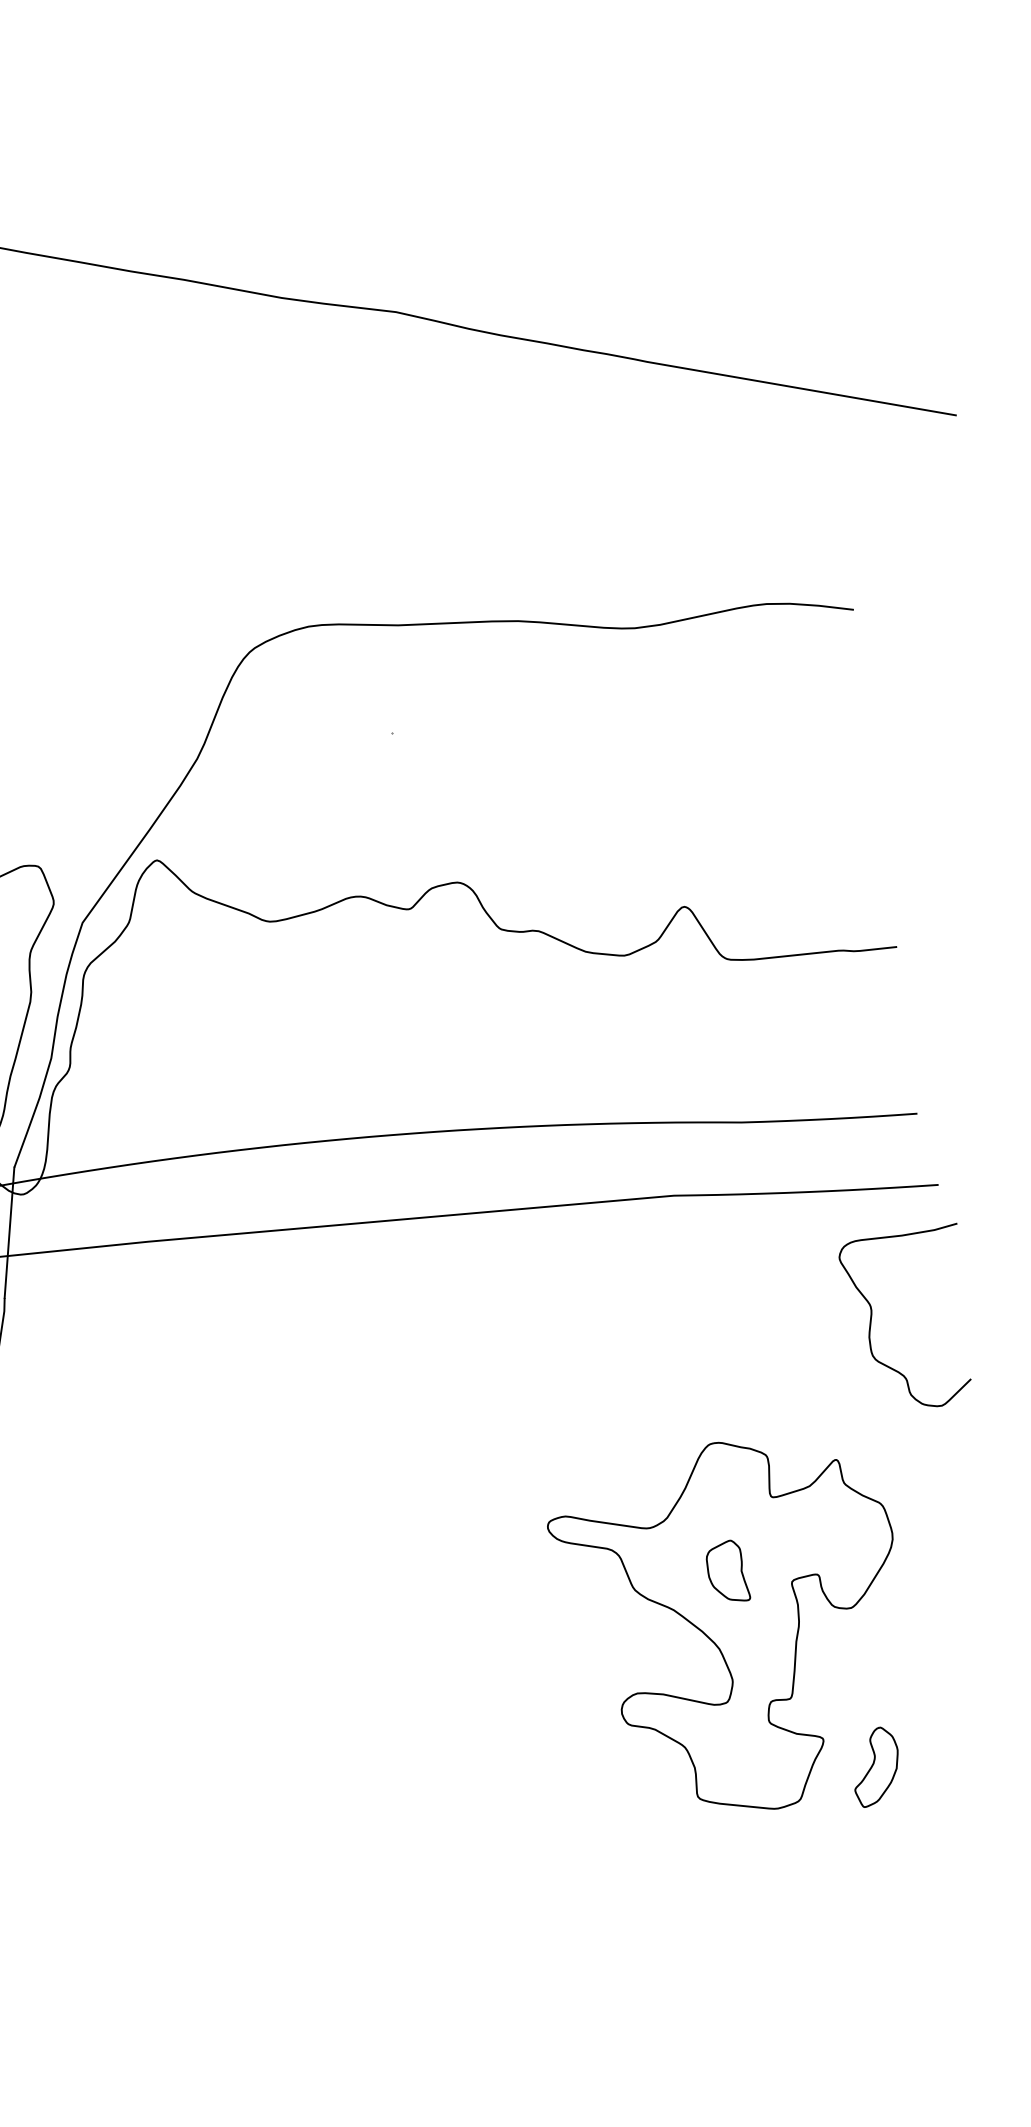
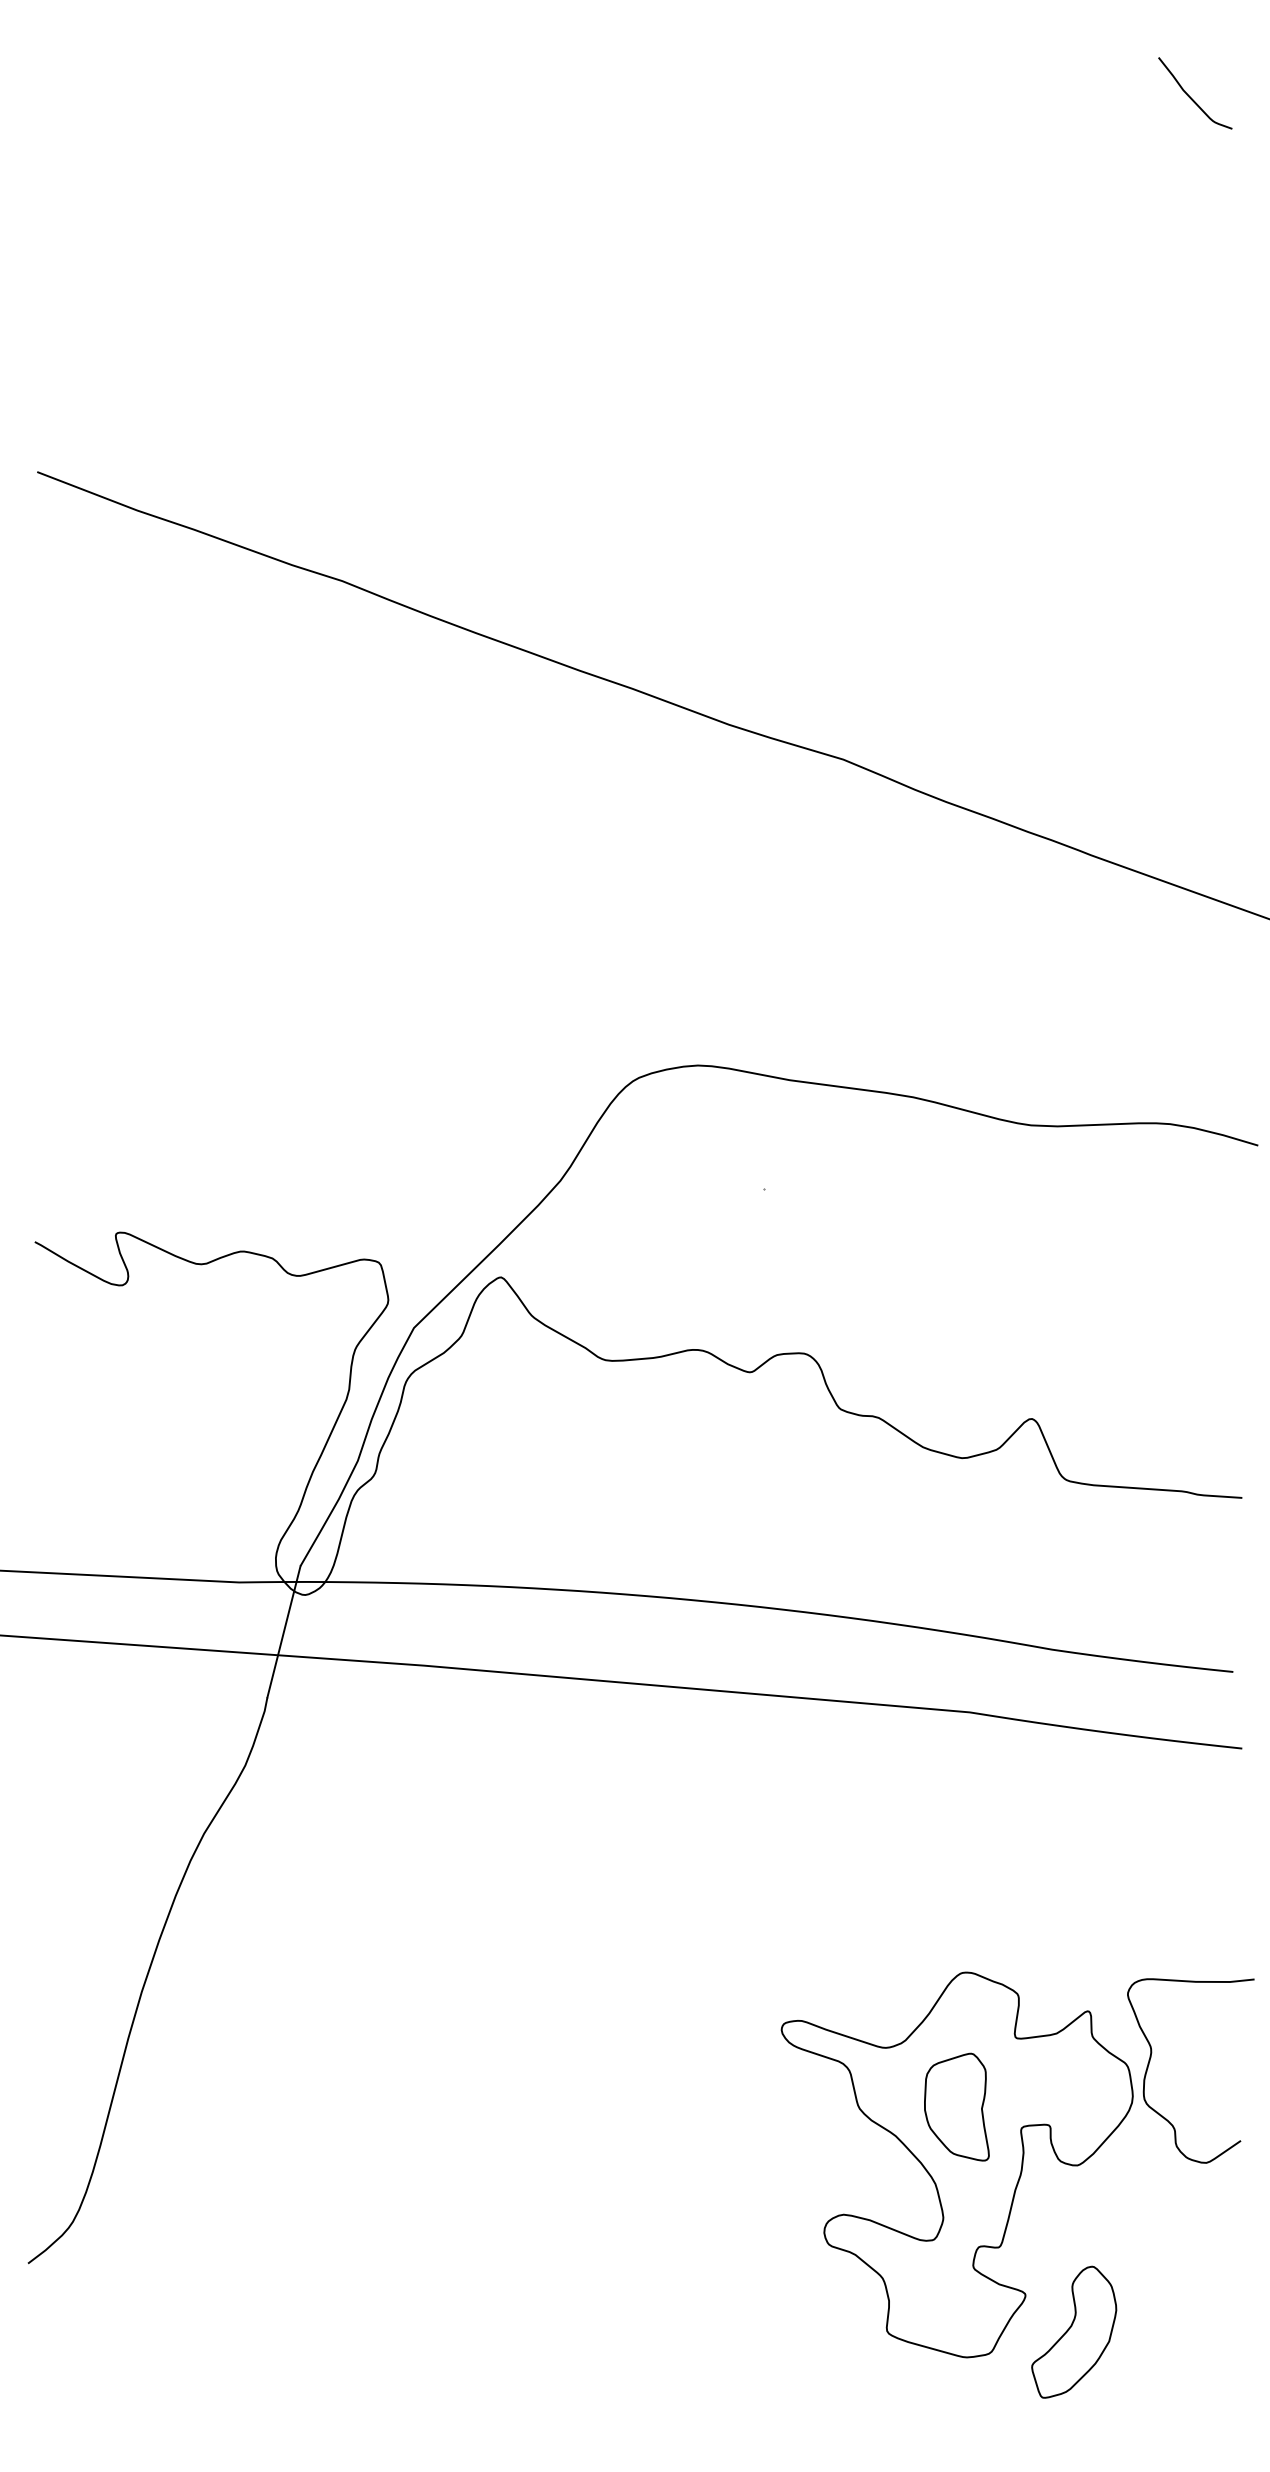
curve: (872, 1318) -> (1150, 2061), moved
part: (726, 1572) -> (956, 2106), size x1.67
part: (875, 1766) -> (1074, 2331), size x1.67

